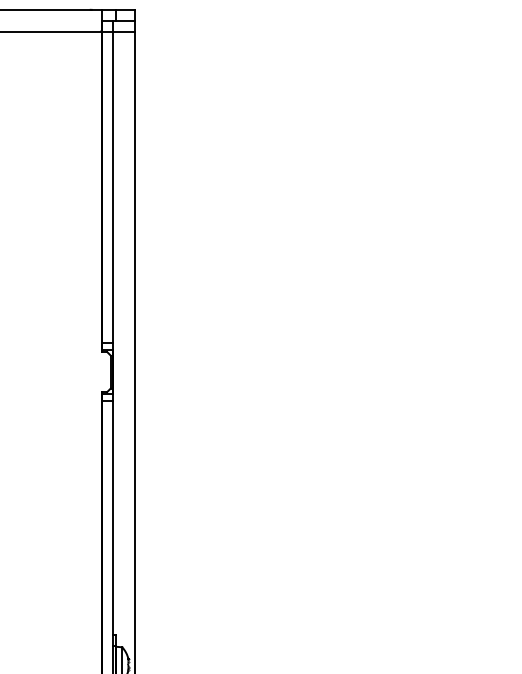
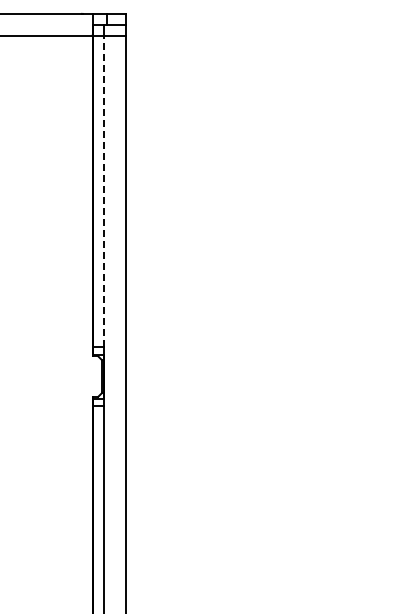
line: (112, 186) -> (103, 190), solid -> dashed

